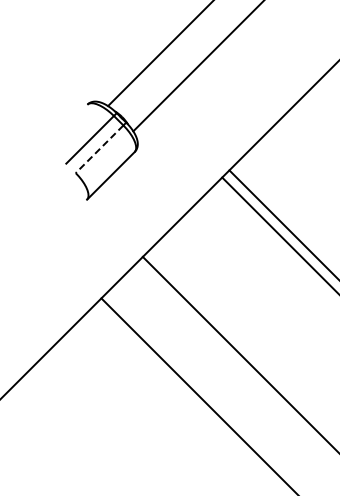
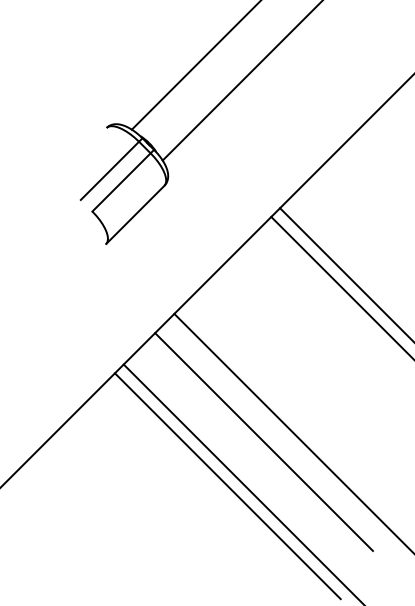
line: (99, 149) -> (121, 182), dashed -> solid
line: (216, 361) -> (264, 441), added
line: (186, 397) -> (227, 485), added

